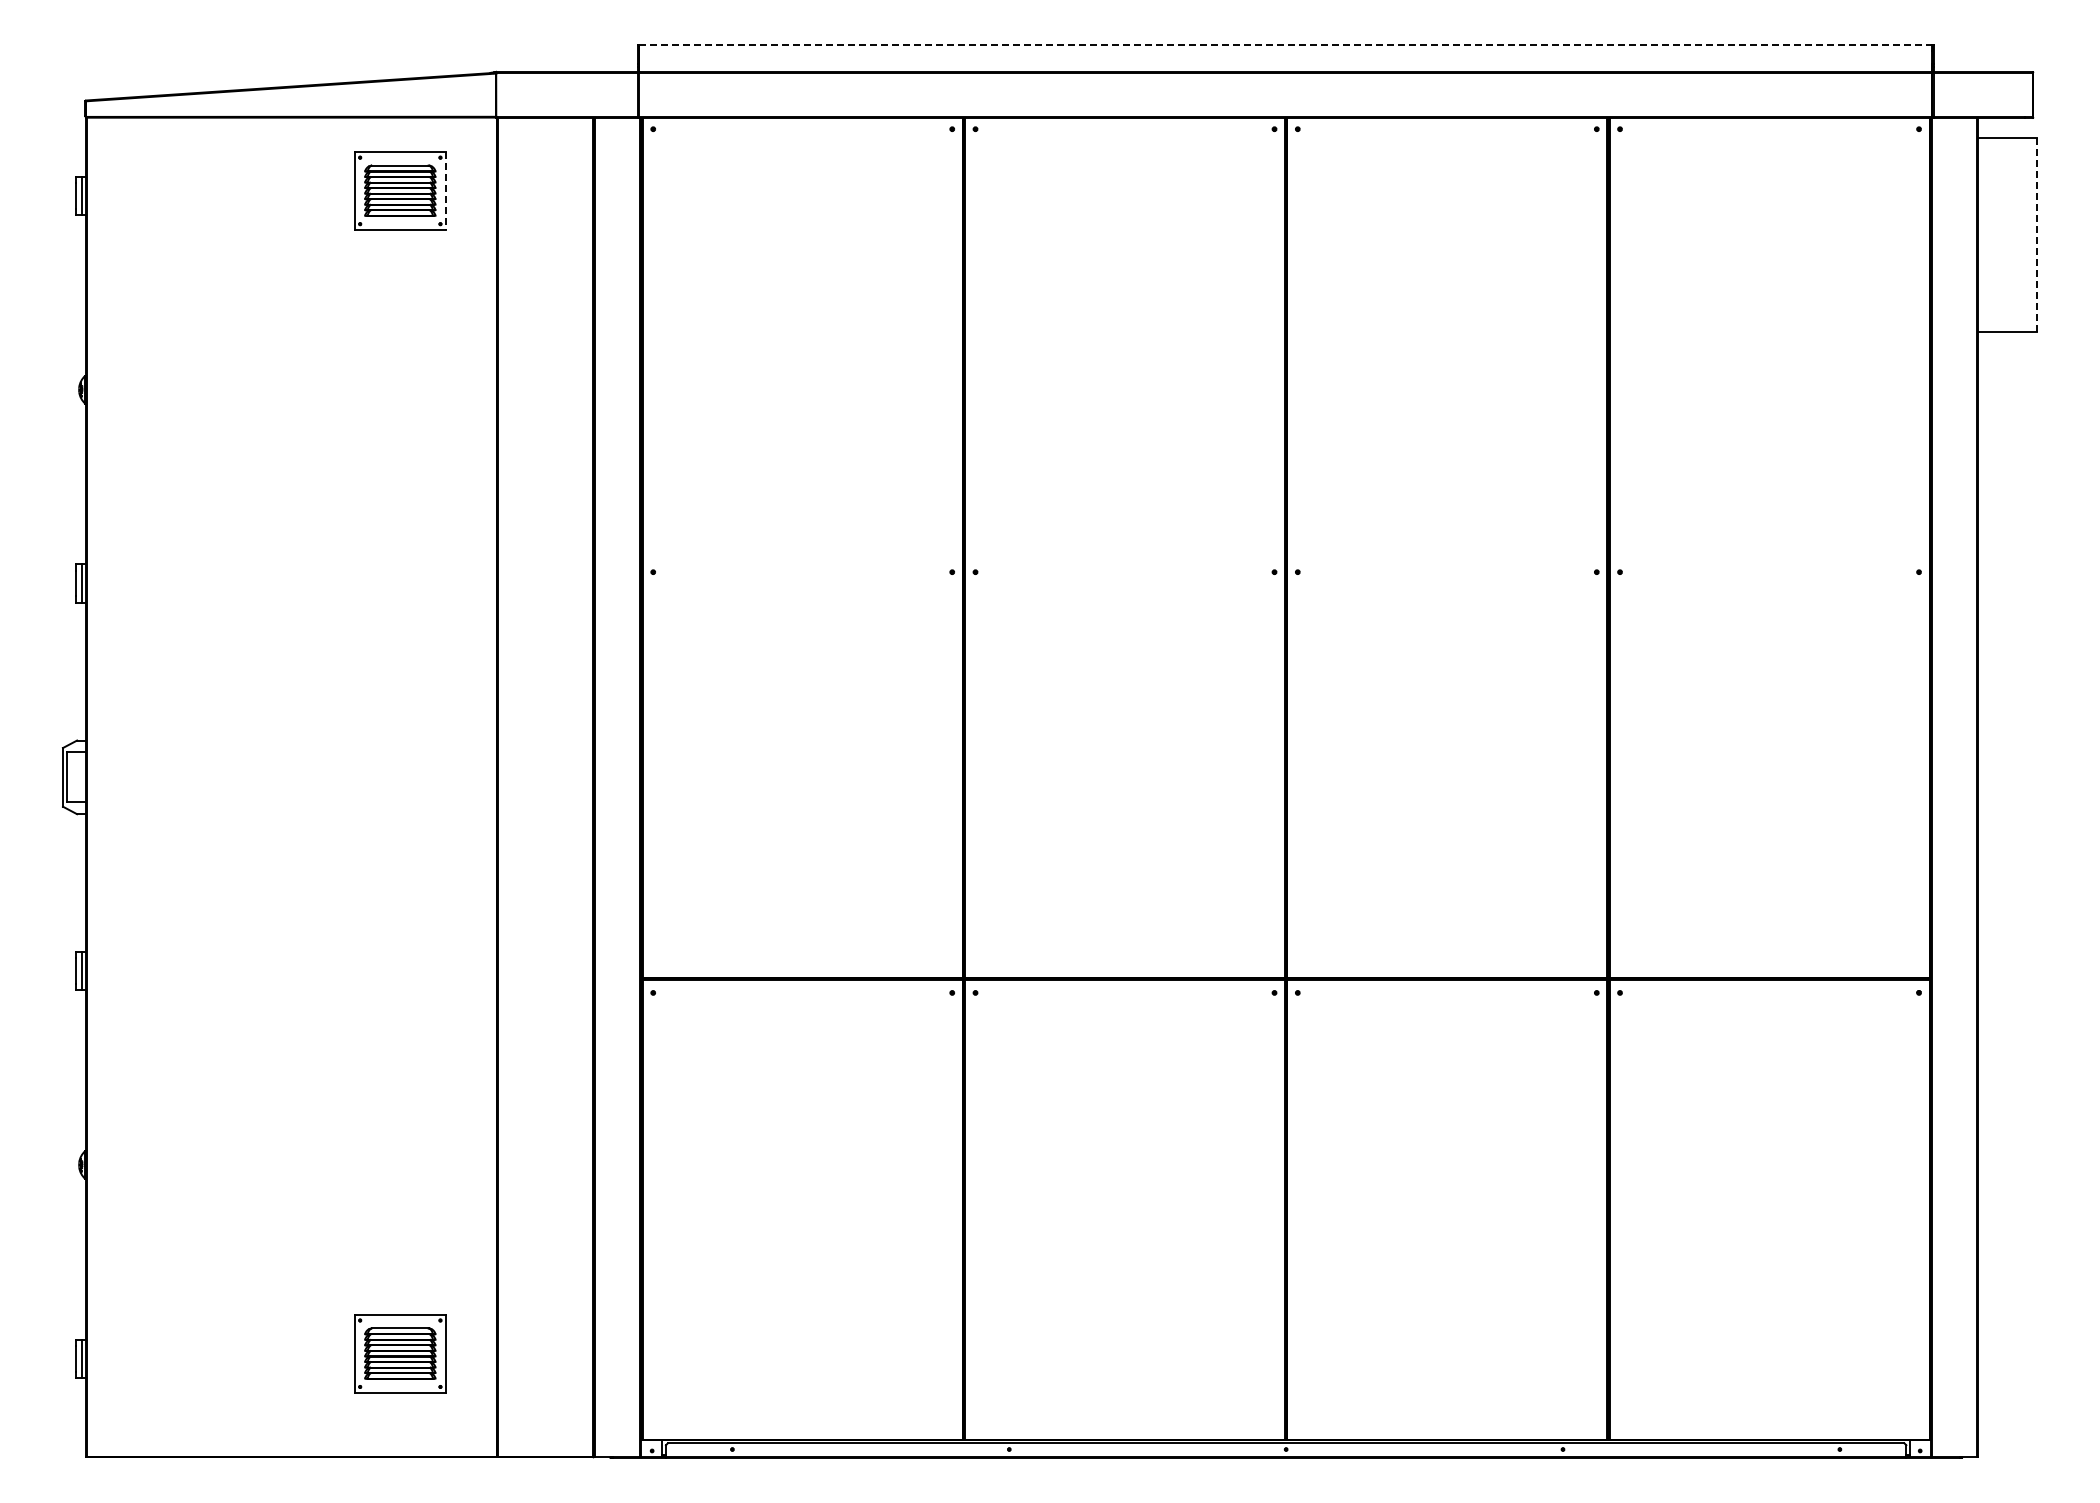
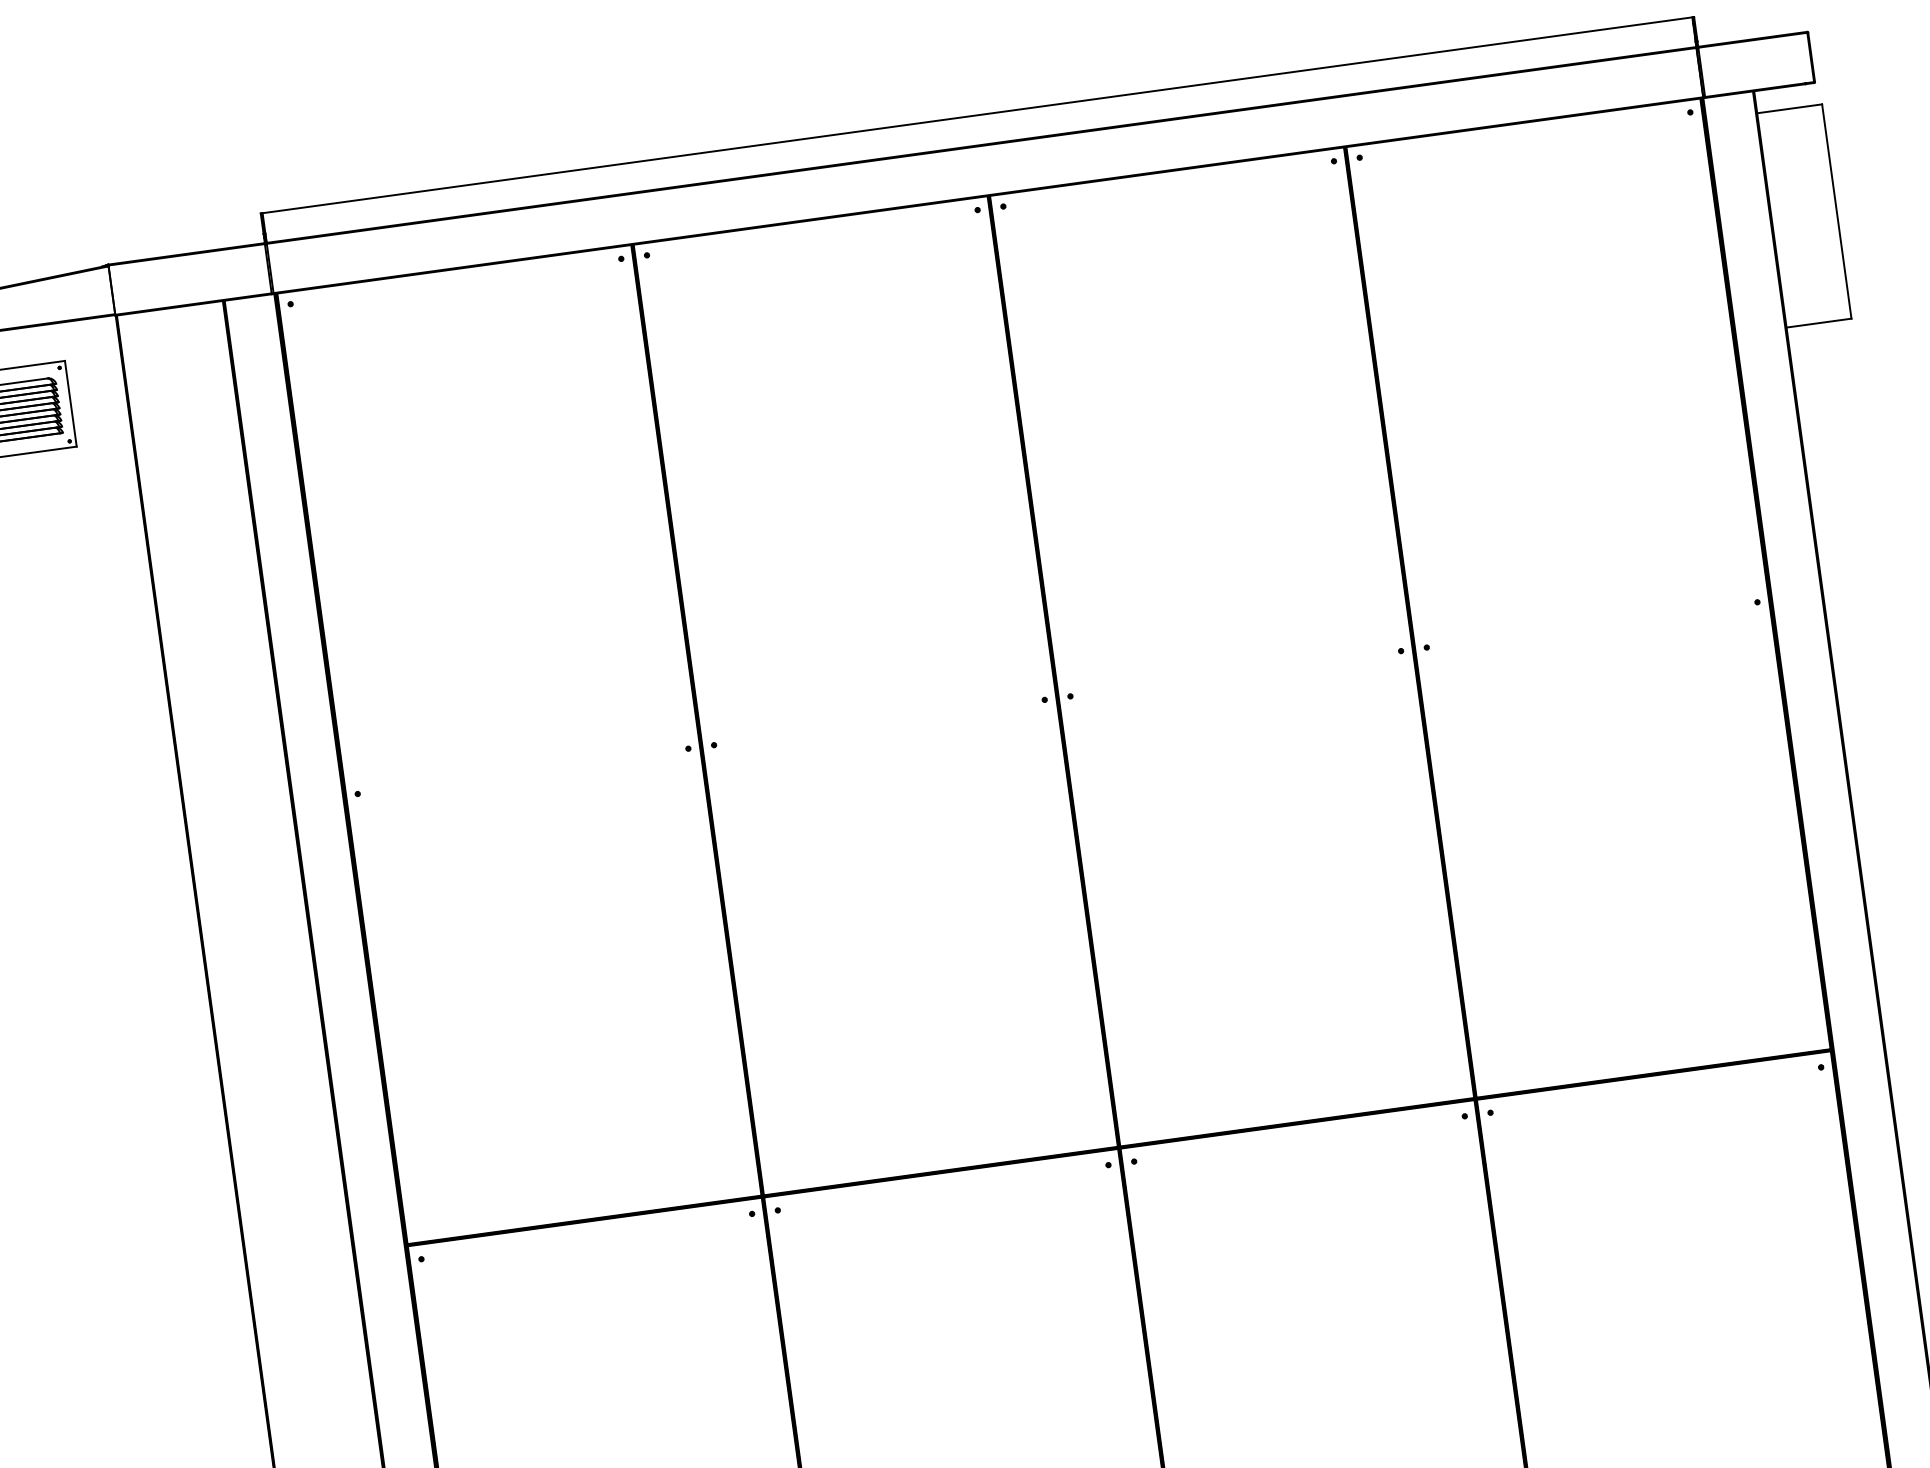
line: (1286, 45) -> (978, 115), dashed -> solid
line: (446, 190) -> (71, 403), dashed -> solid
line: (2037, 235) -> (1837, 212), dashed -> solid

